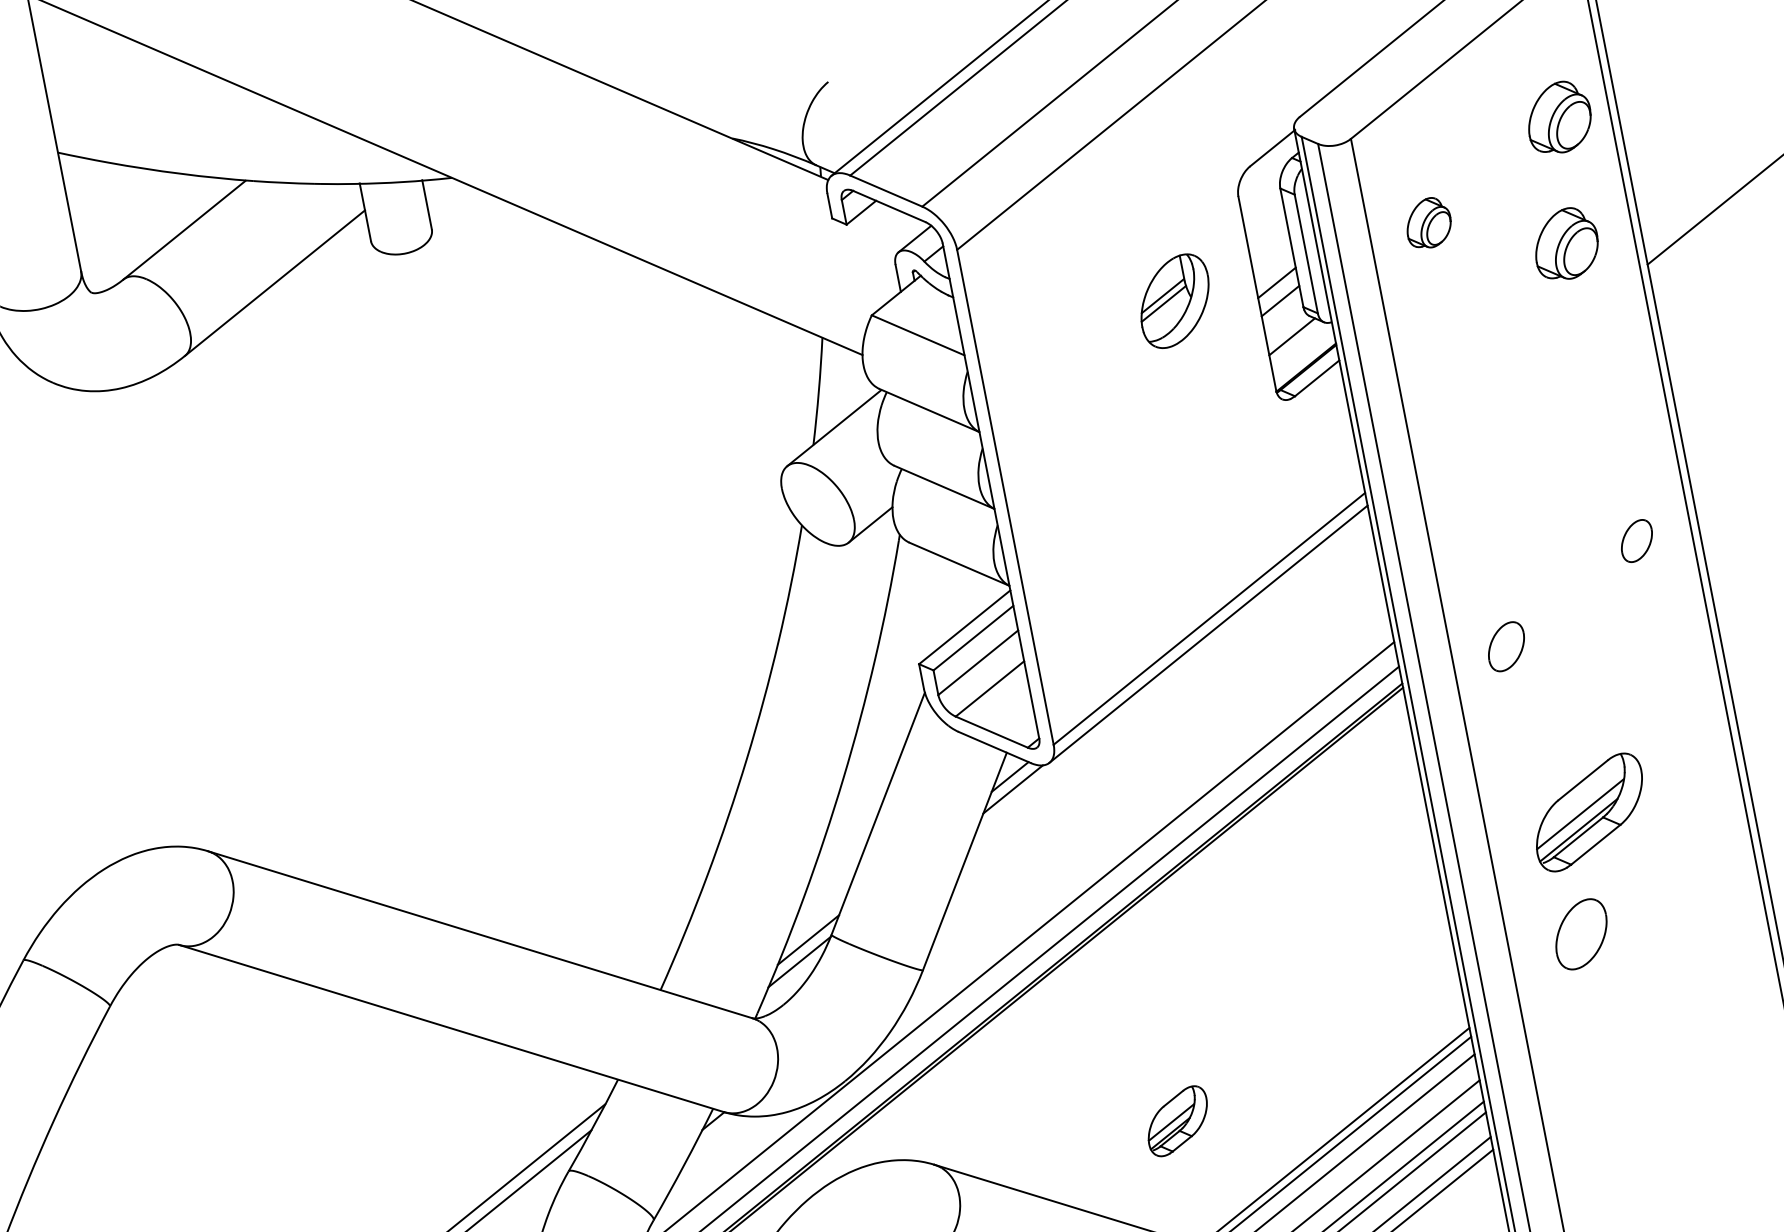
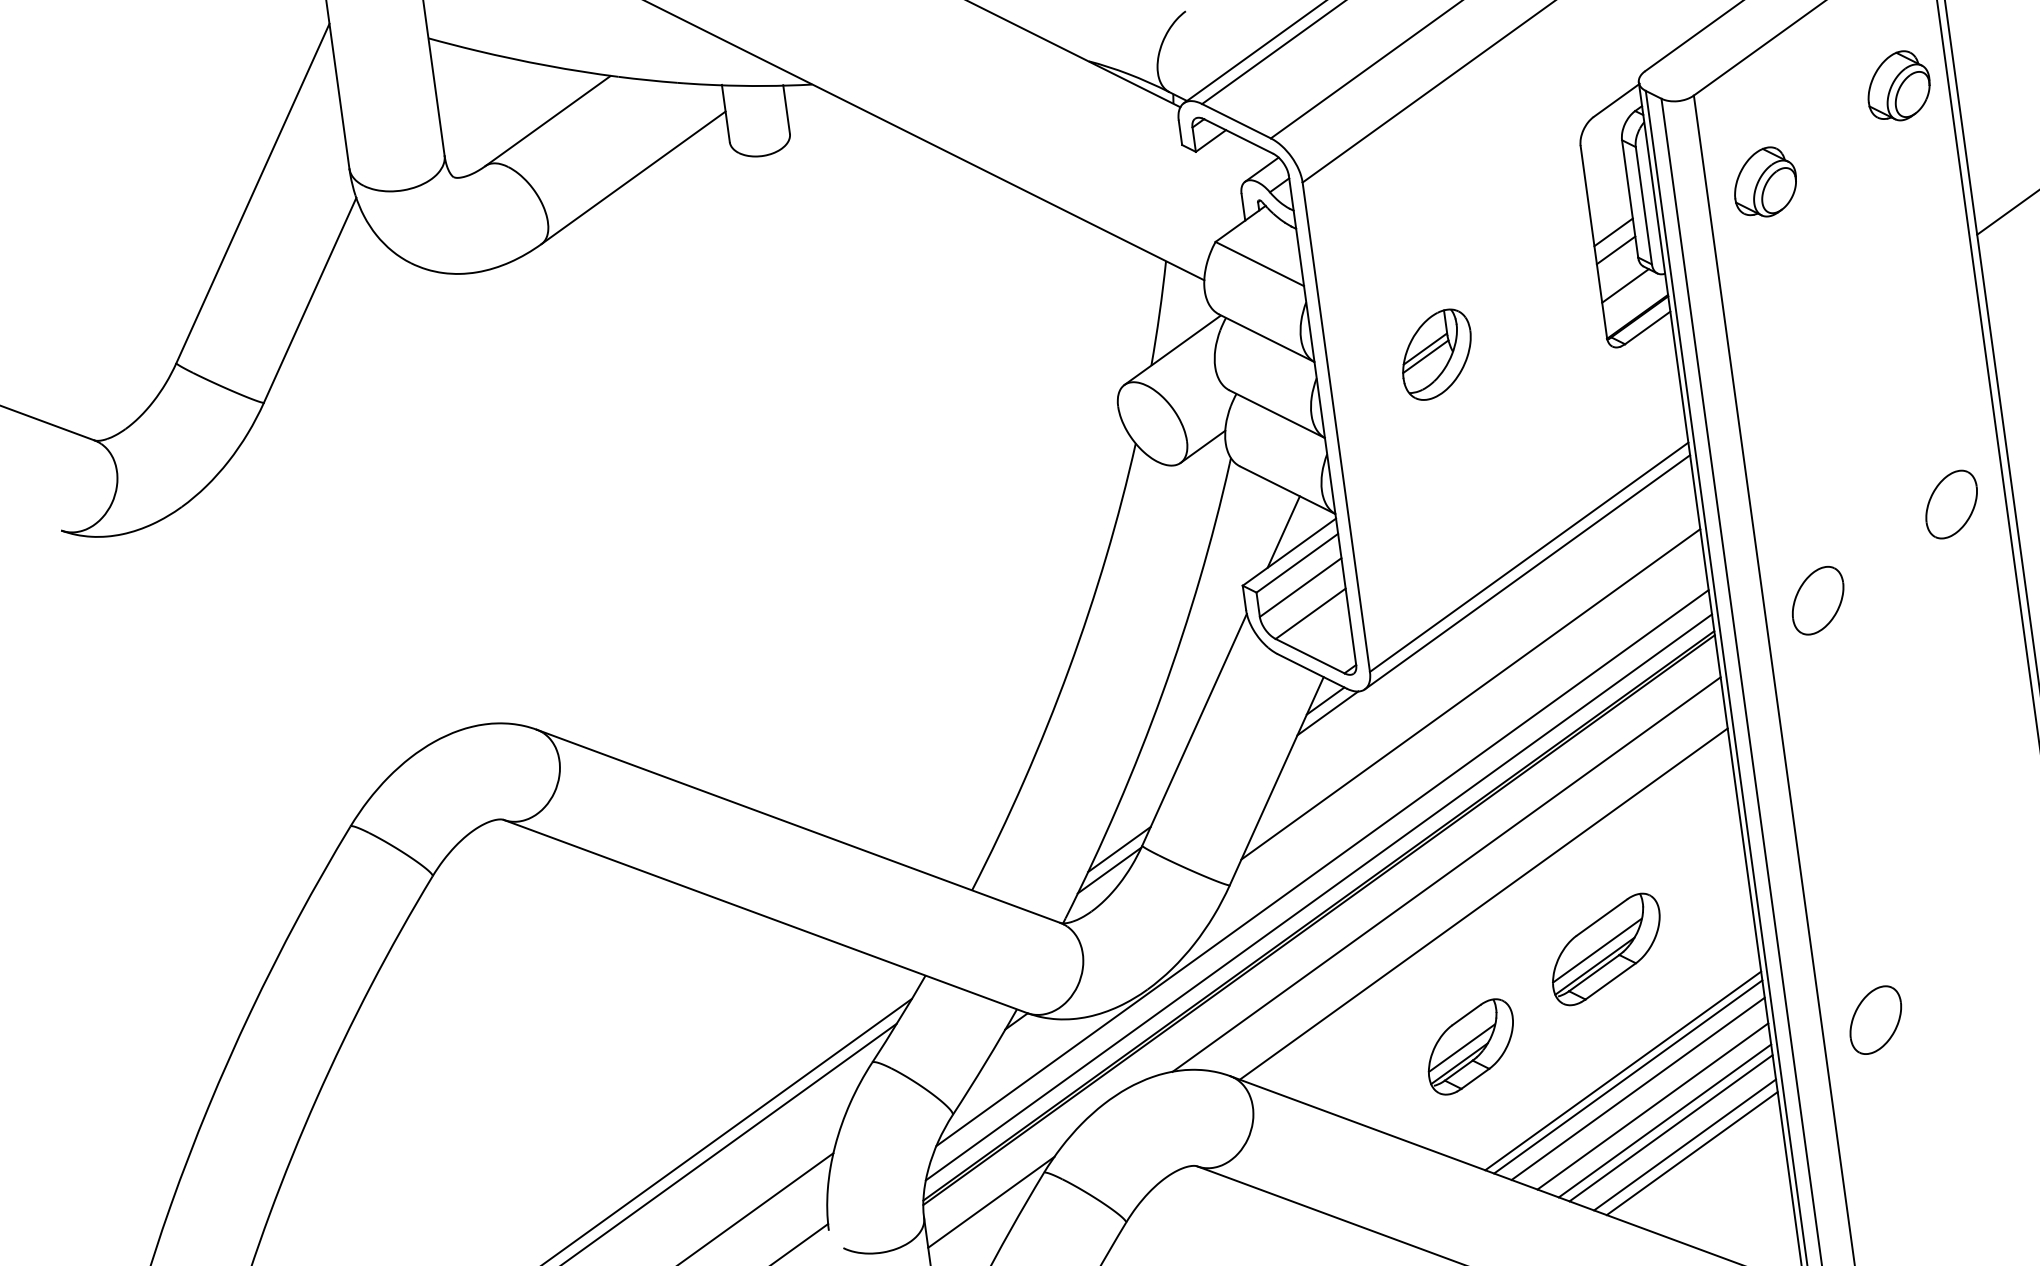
part: (1428, 222) -> (1765, 181), size x1.43
part: (1566, 243) -> (1898, 209), removed
part: (1174, 301) -> (1436, 354), moved
part: (1636, 540) -> (1951, 504), size x1.67
line: (957, 606) -> (1283, 531), added
part: (1506, 646) -> (1818, 600), size x1.43
line: (1157, 762) -> (1470, 694), added
part: (1589, 812) -> (1606, 949), moved
part: (1581, 933) -> (1875, 1019), moved
line: (1143, 946) -> (1446, 874), added
line: (1182, 974) -> (1483, 903), added
part: (1177, 1120) -> (1470, 1046), size x1.43

